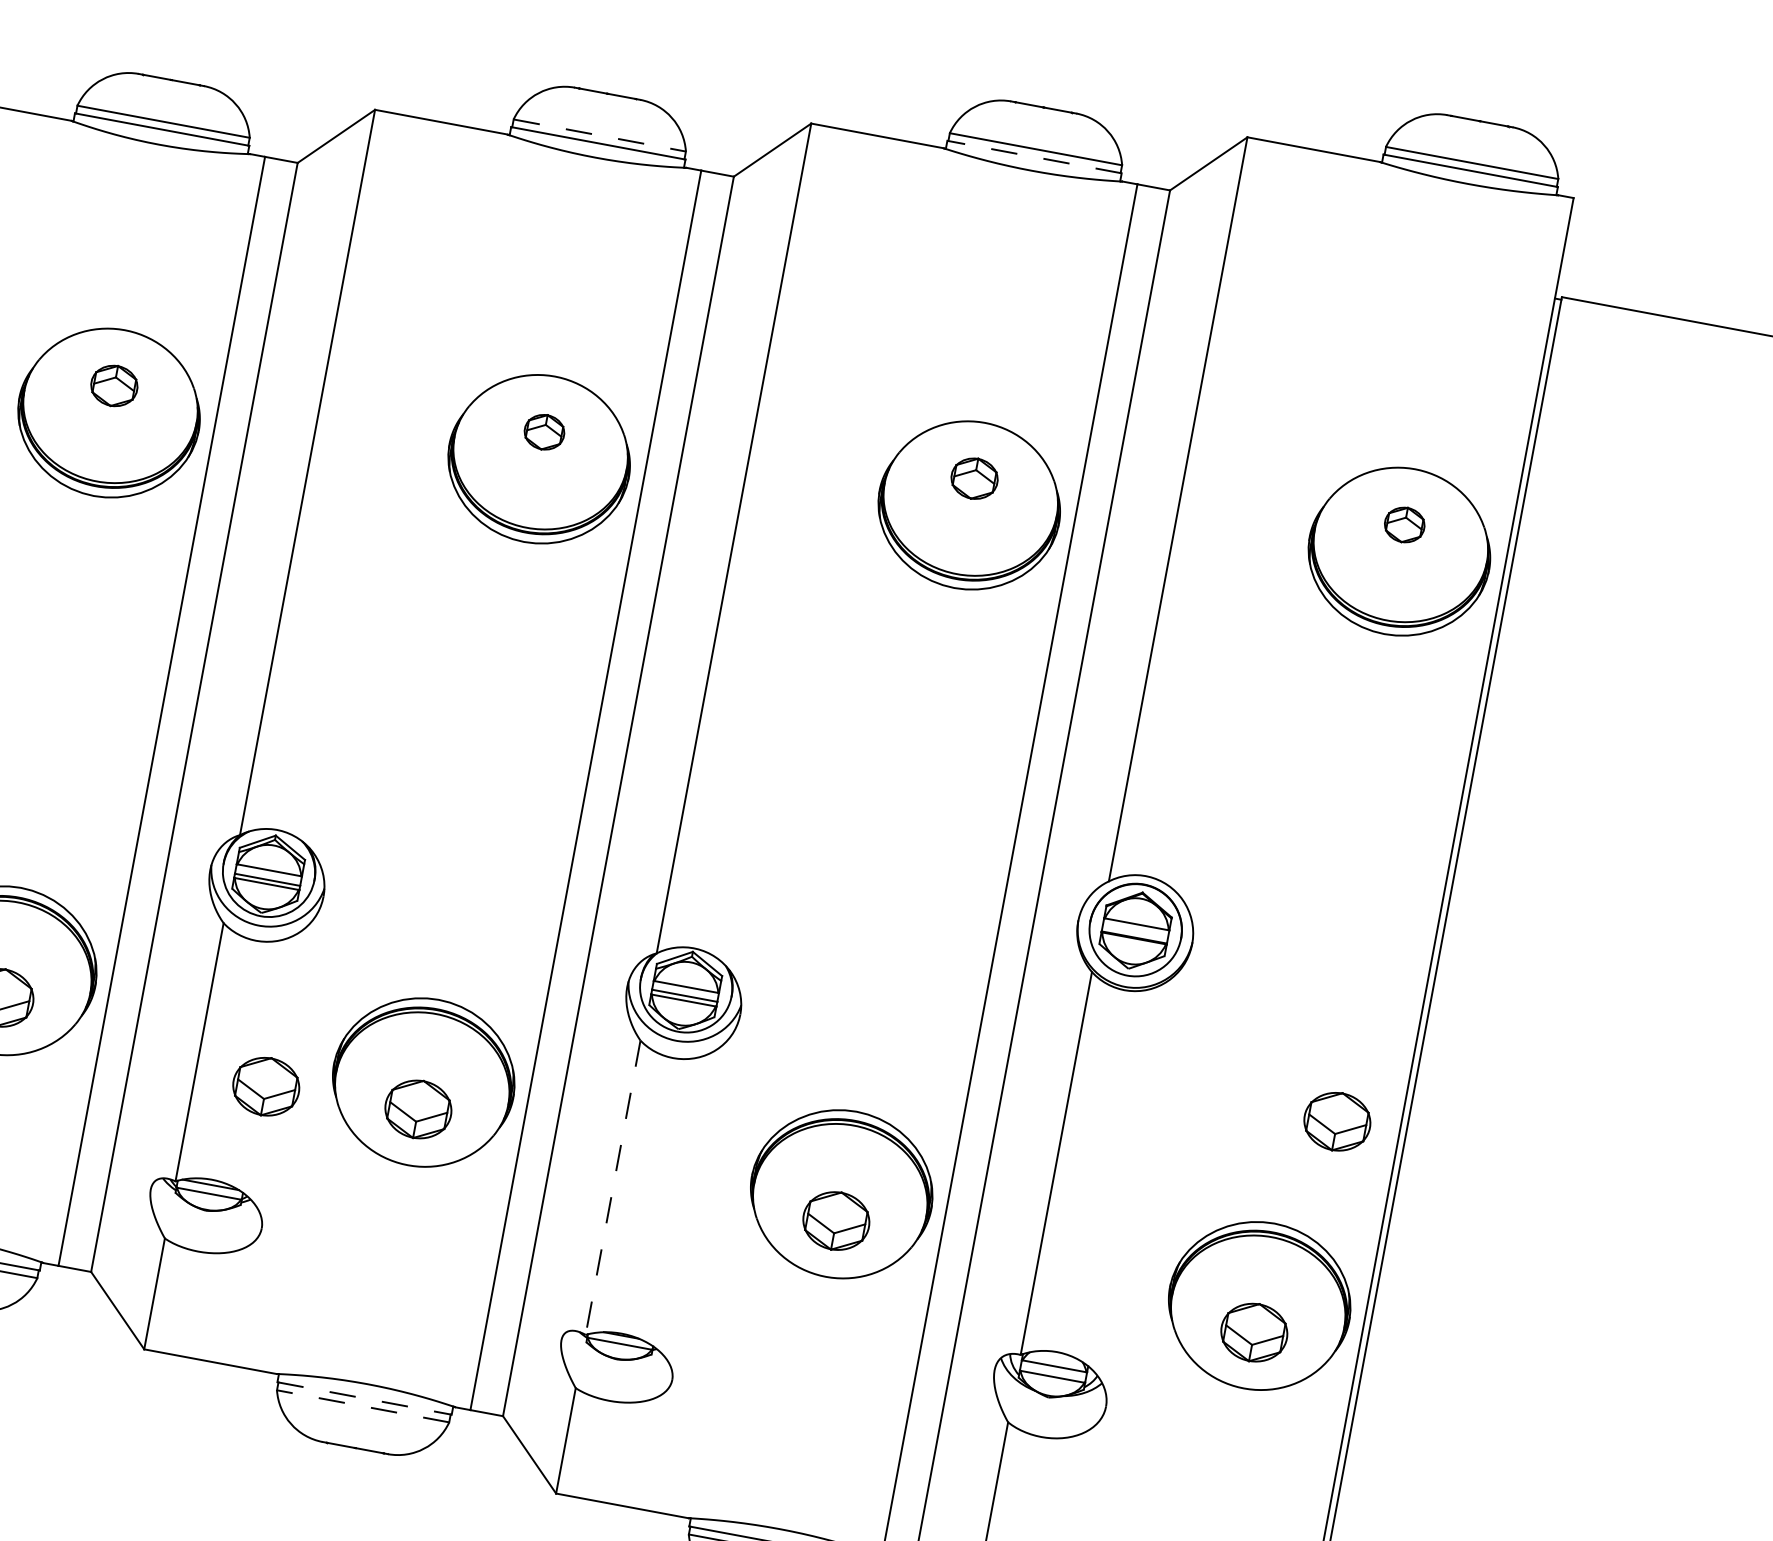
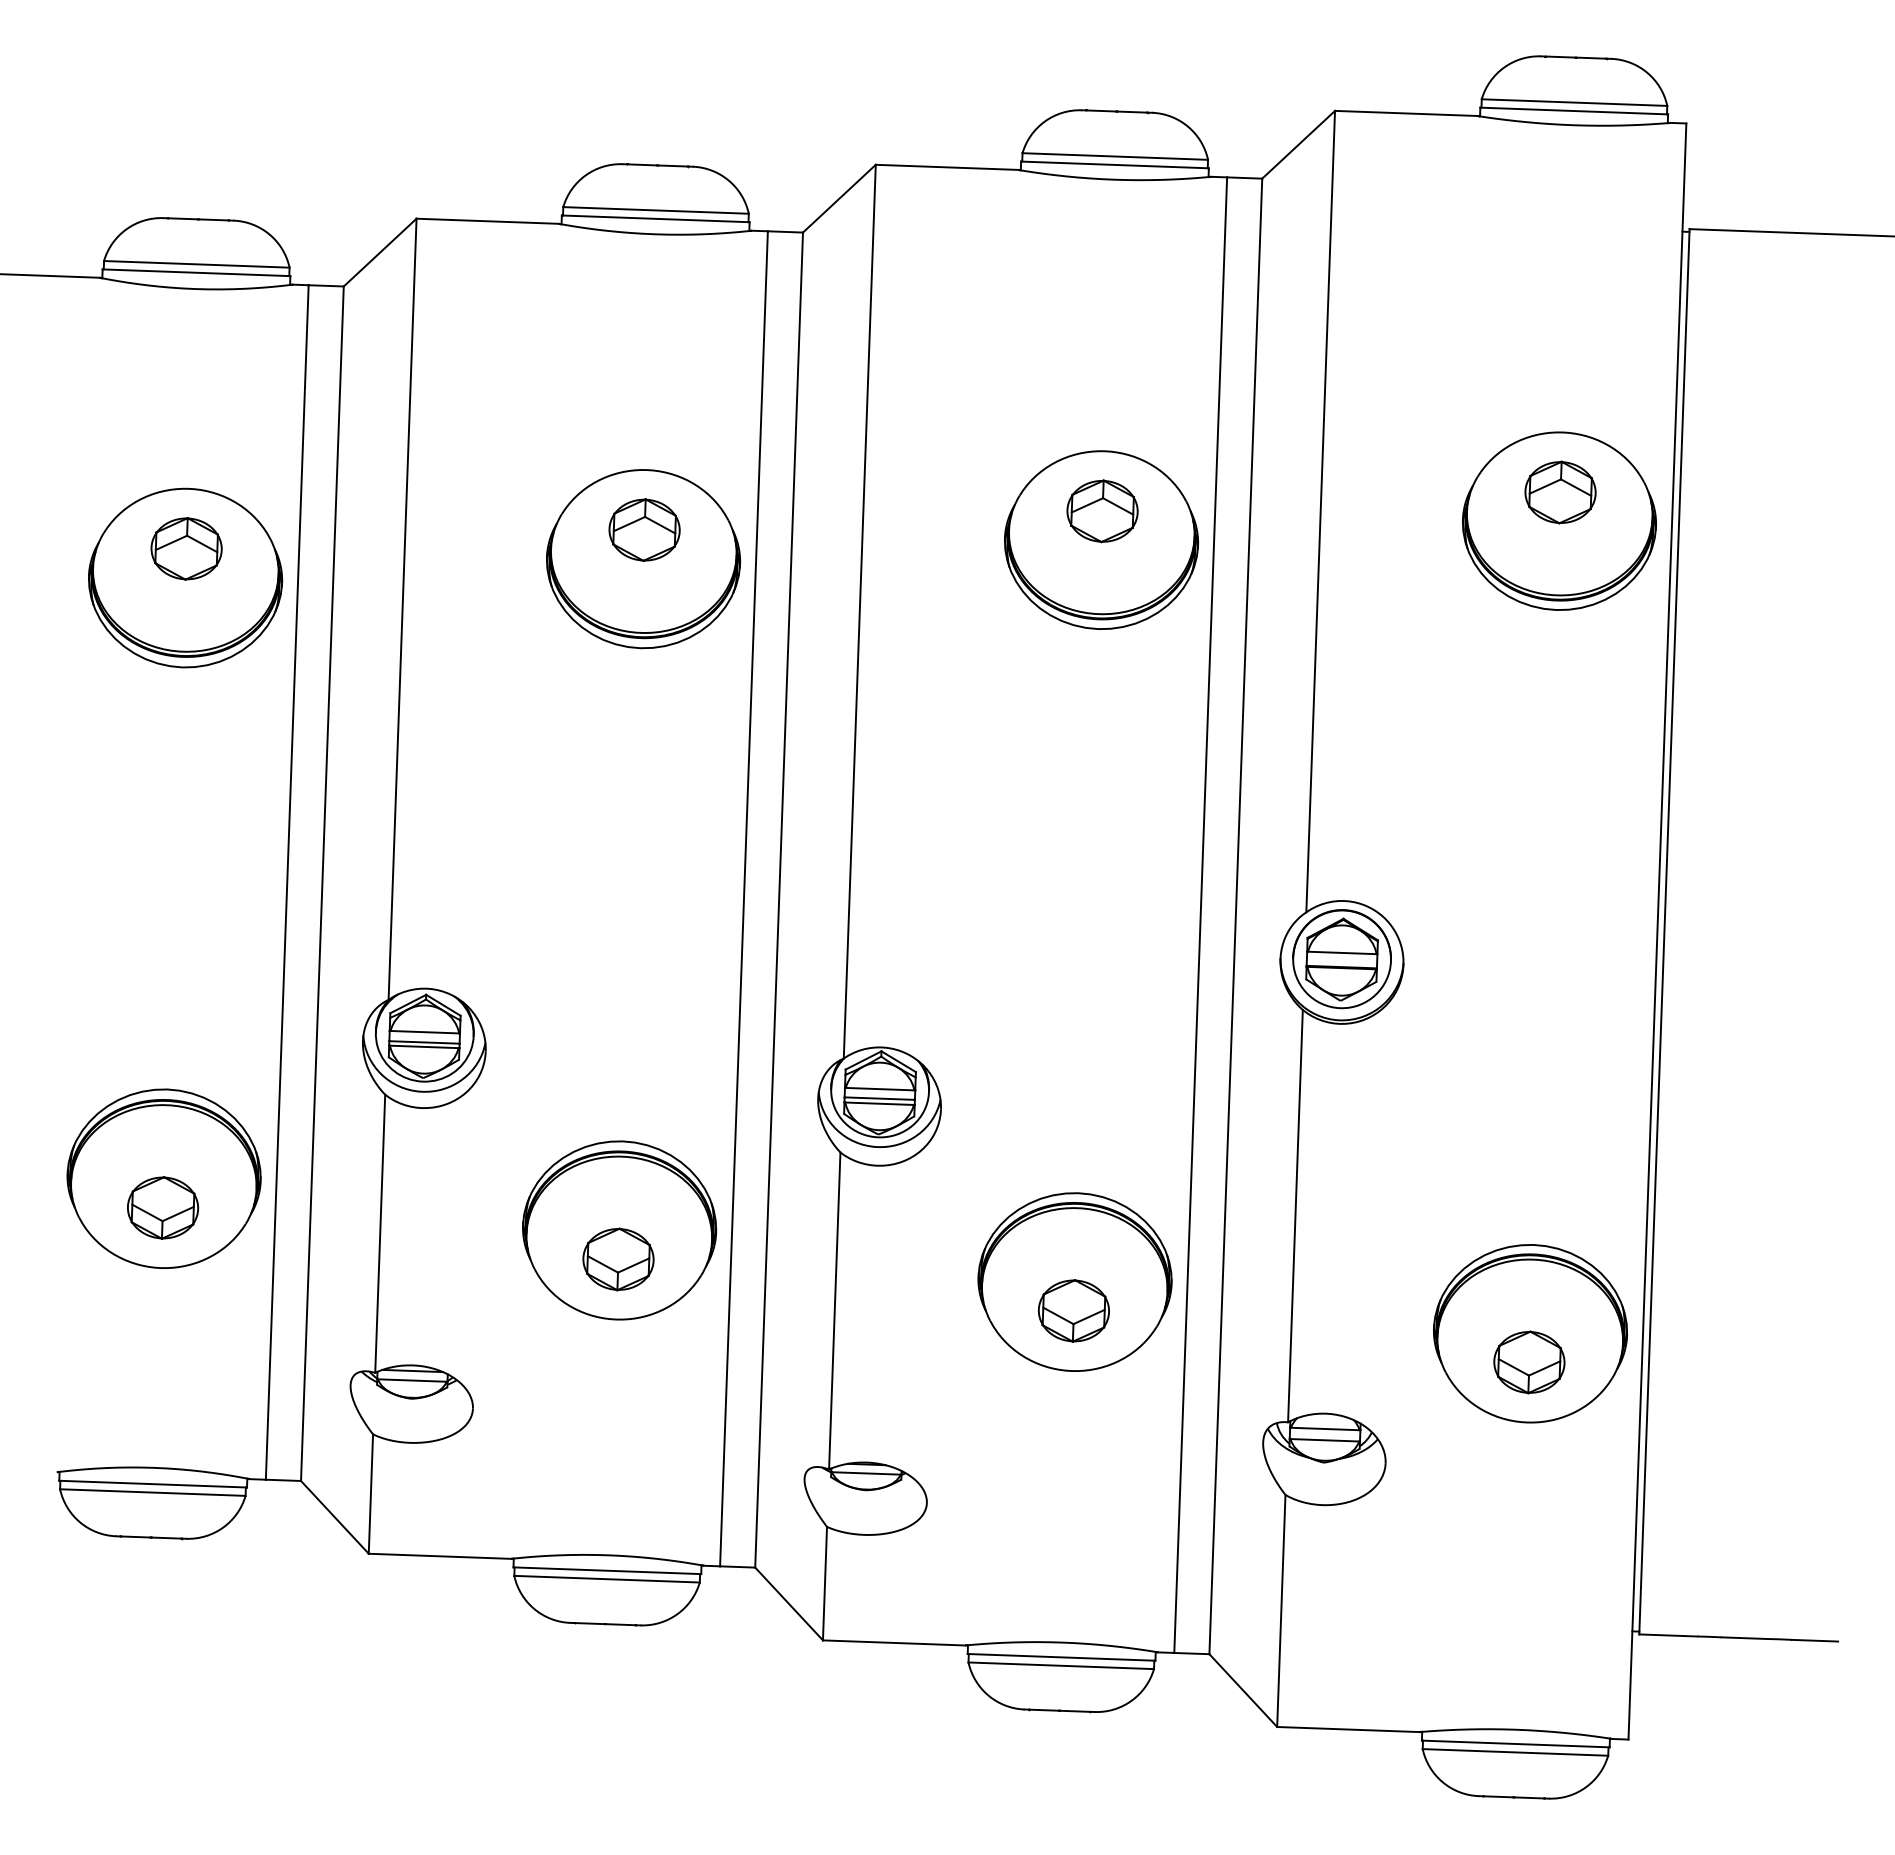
line: (600, 135) -> (656, 210), dashed -> solid
line: (1034, 156) -> (1114, 164), dashed -> solid
part: (114, 385) -> (186, 548), size x1.43
part: (544, 431) -> (644, 529), size x1.67
part: (974, 478) -> (1102, 511), size x1.43
part: (1404, 524) -> (1560, 492), size x1.67
part: (266, 1086) -> (455, 1259), removed
part: (1337, 1121) -> (1583, 1128), removed
line: (612, 1187) -> (834, 1310), dashed -> solid
line: (364, 1398) -> (607, 1570), dashed -> solid
line: (363, 1406) -> (607, 1579), dashed -> solid

